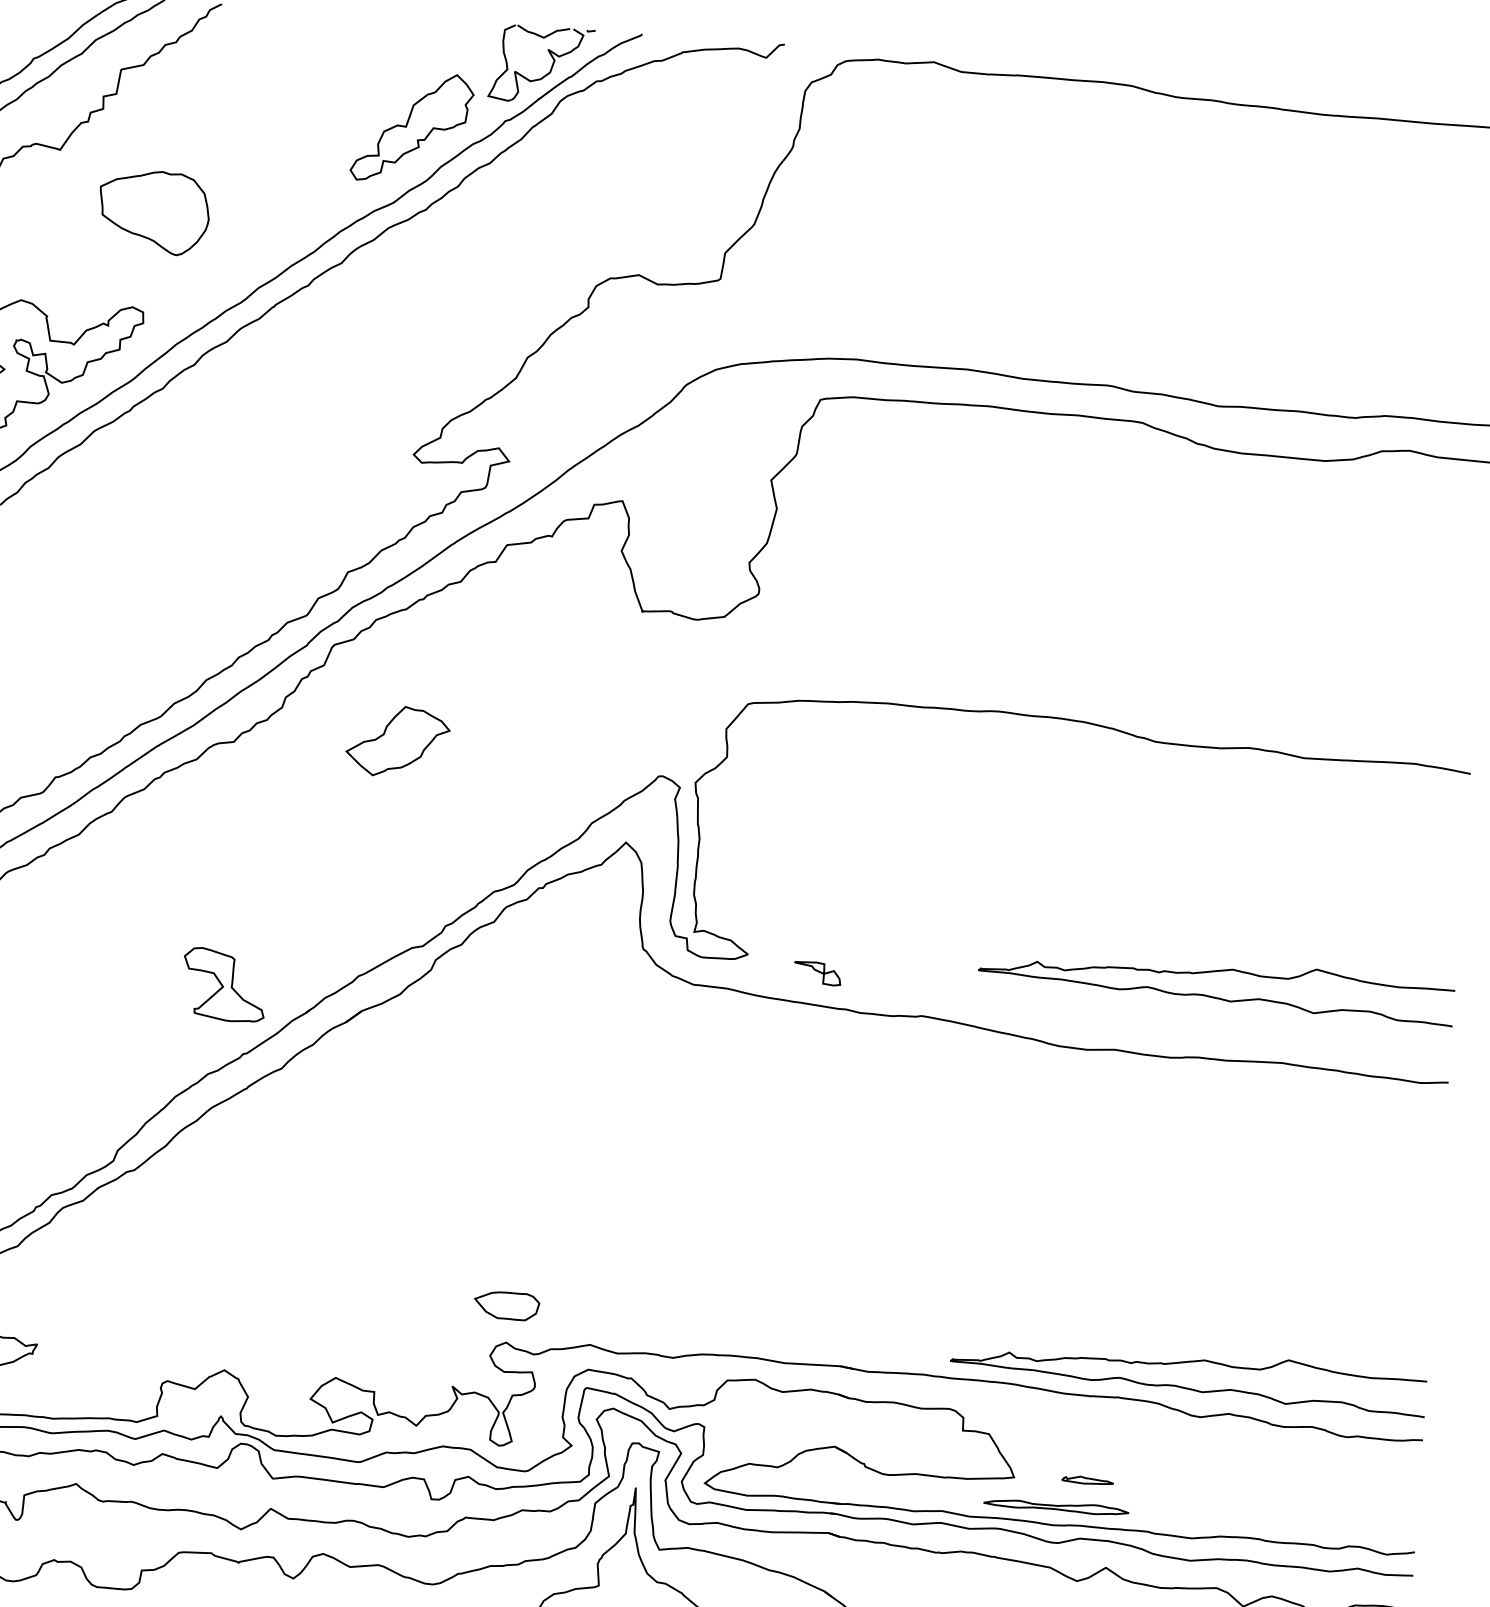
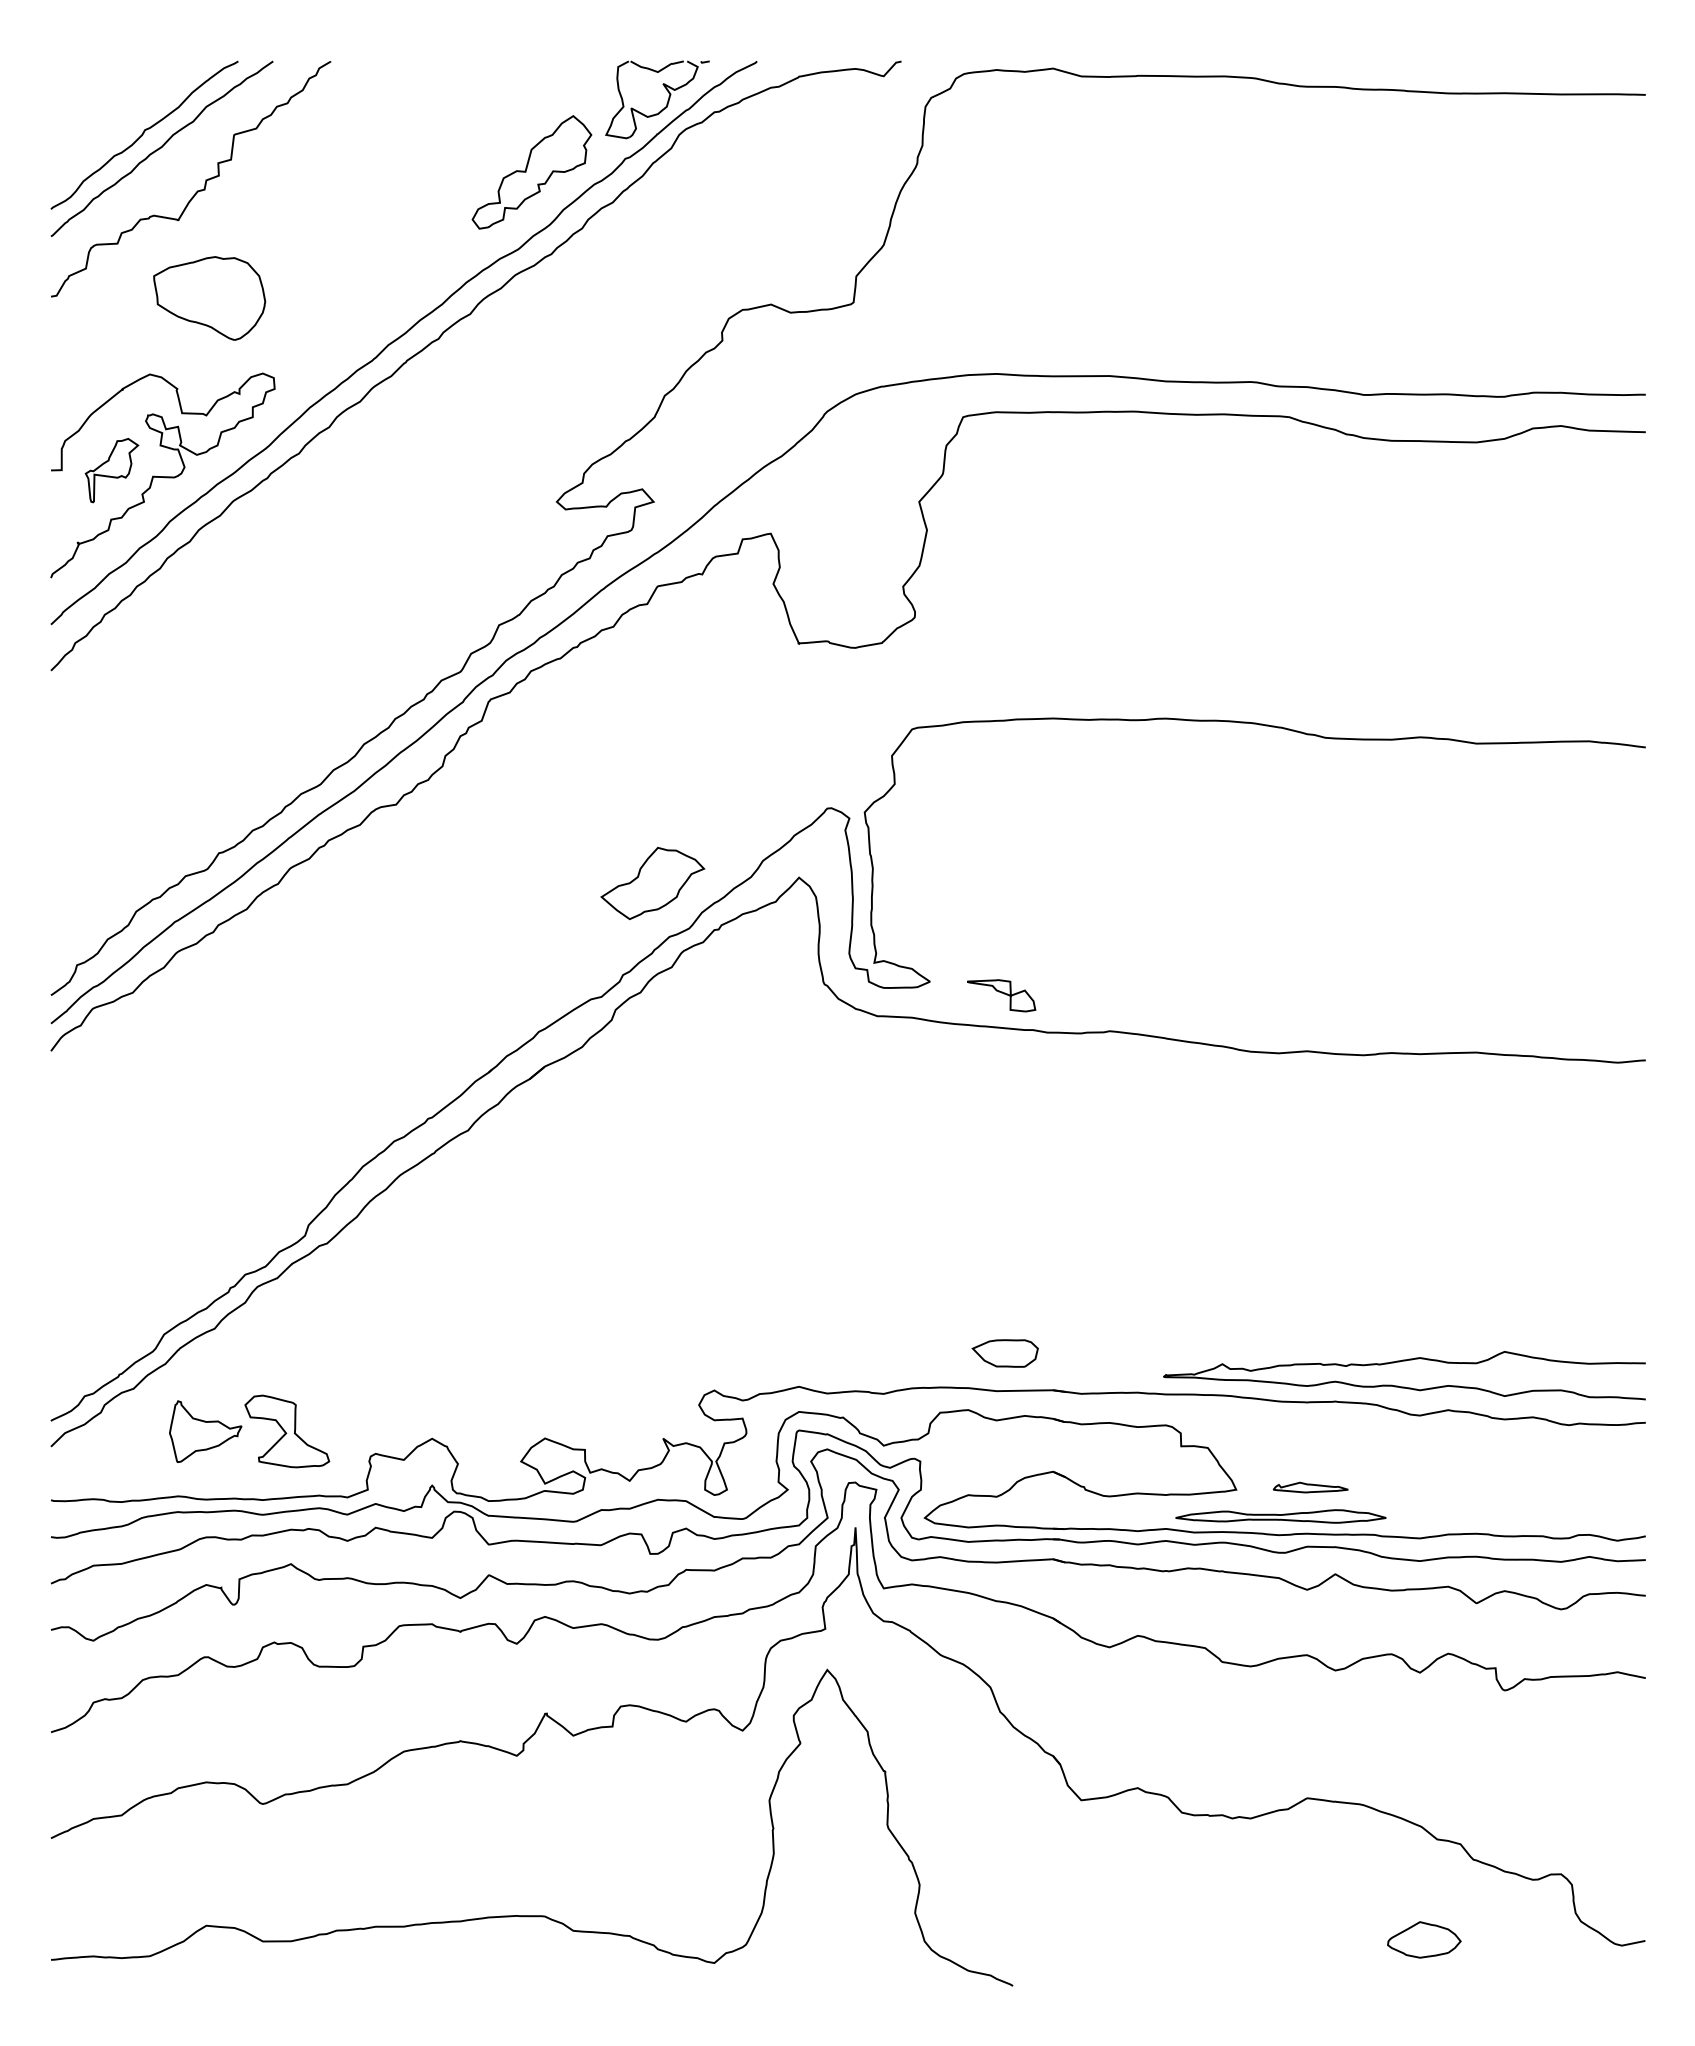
part: (153, 212) -> (209, 298), moved
part: (397, 741) -> (652, 883), moved
part: (817, 973) -> (1001, 995), size x1.43
part: (224, 985) -> (287, 1431), moved
curve: (1215, 996) -> (1404, 990), removed
part: (506, 1305) -> (1004, 1353), moved
part: (1087, 1480) -> (1310, 1487), size x1.43
part: (1055, 1506) -> (1280, 1516), size x1.43

